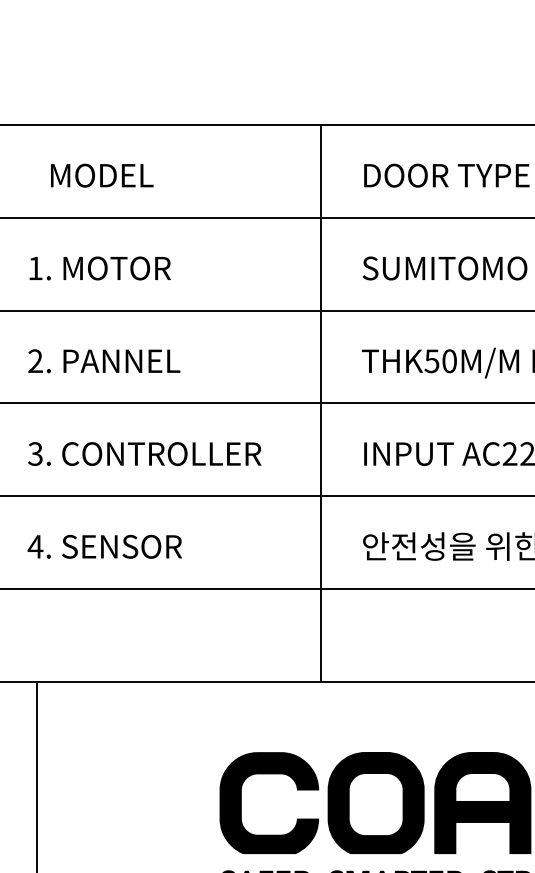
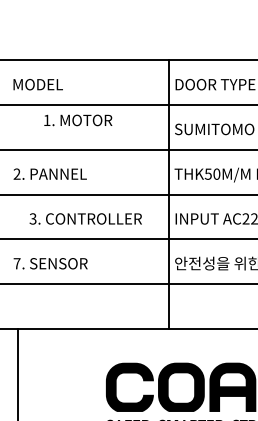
text: (100, 175) -> (37, 84), moved
text: (100, 268) -> (78, 120), moved
line: (320, 403) -> (168, 194), moved
text: (144, 453) -> (85, 218), moved
text: (34, 546) -> (16, 263), 4. -> 7.

